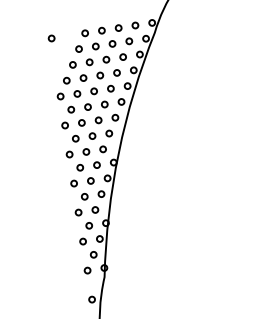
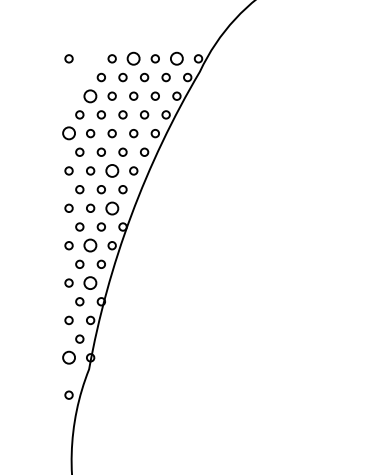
circle: (135, 25) -> (176, 58), size x1.6
circle: (101, 30) -> (133, 58), size x1.6
circle: (72, 64) -> (90, 95), size x1.6
circle: (60, 96) -> (68, 133), size x1.6
circle: (98, 120) -> (111, 170), size x1.6
circle: (102, 148) -> (111, 207), size x1.6
circle: (90, 180) -> (90, 245), size x1.6
circle: (95, 209) -> (90, 282), size x1.6
circle: (87, 270) -> (68, 357), size x1.6

